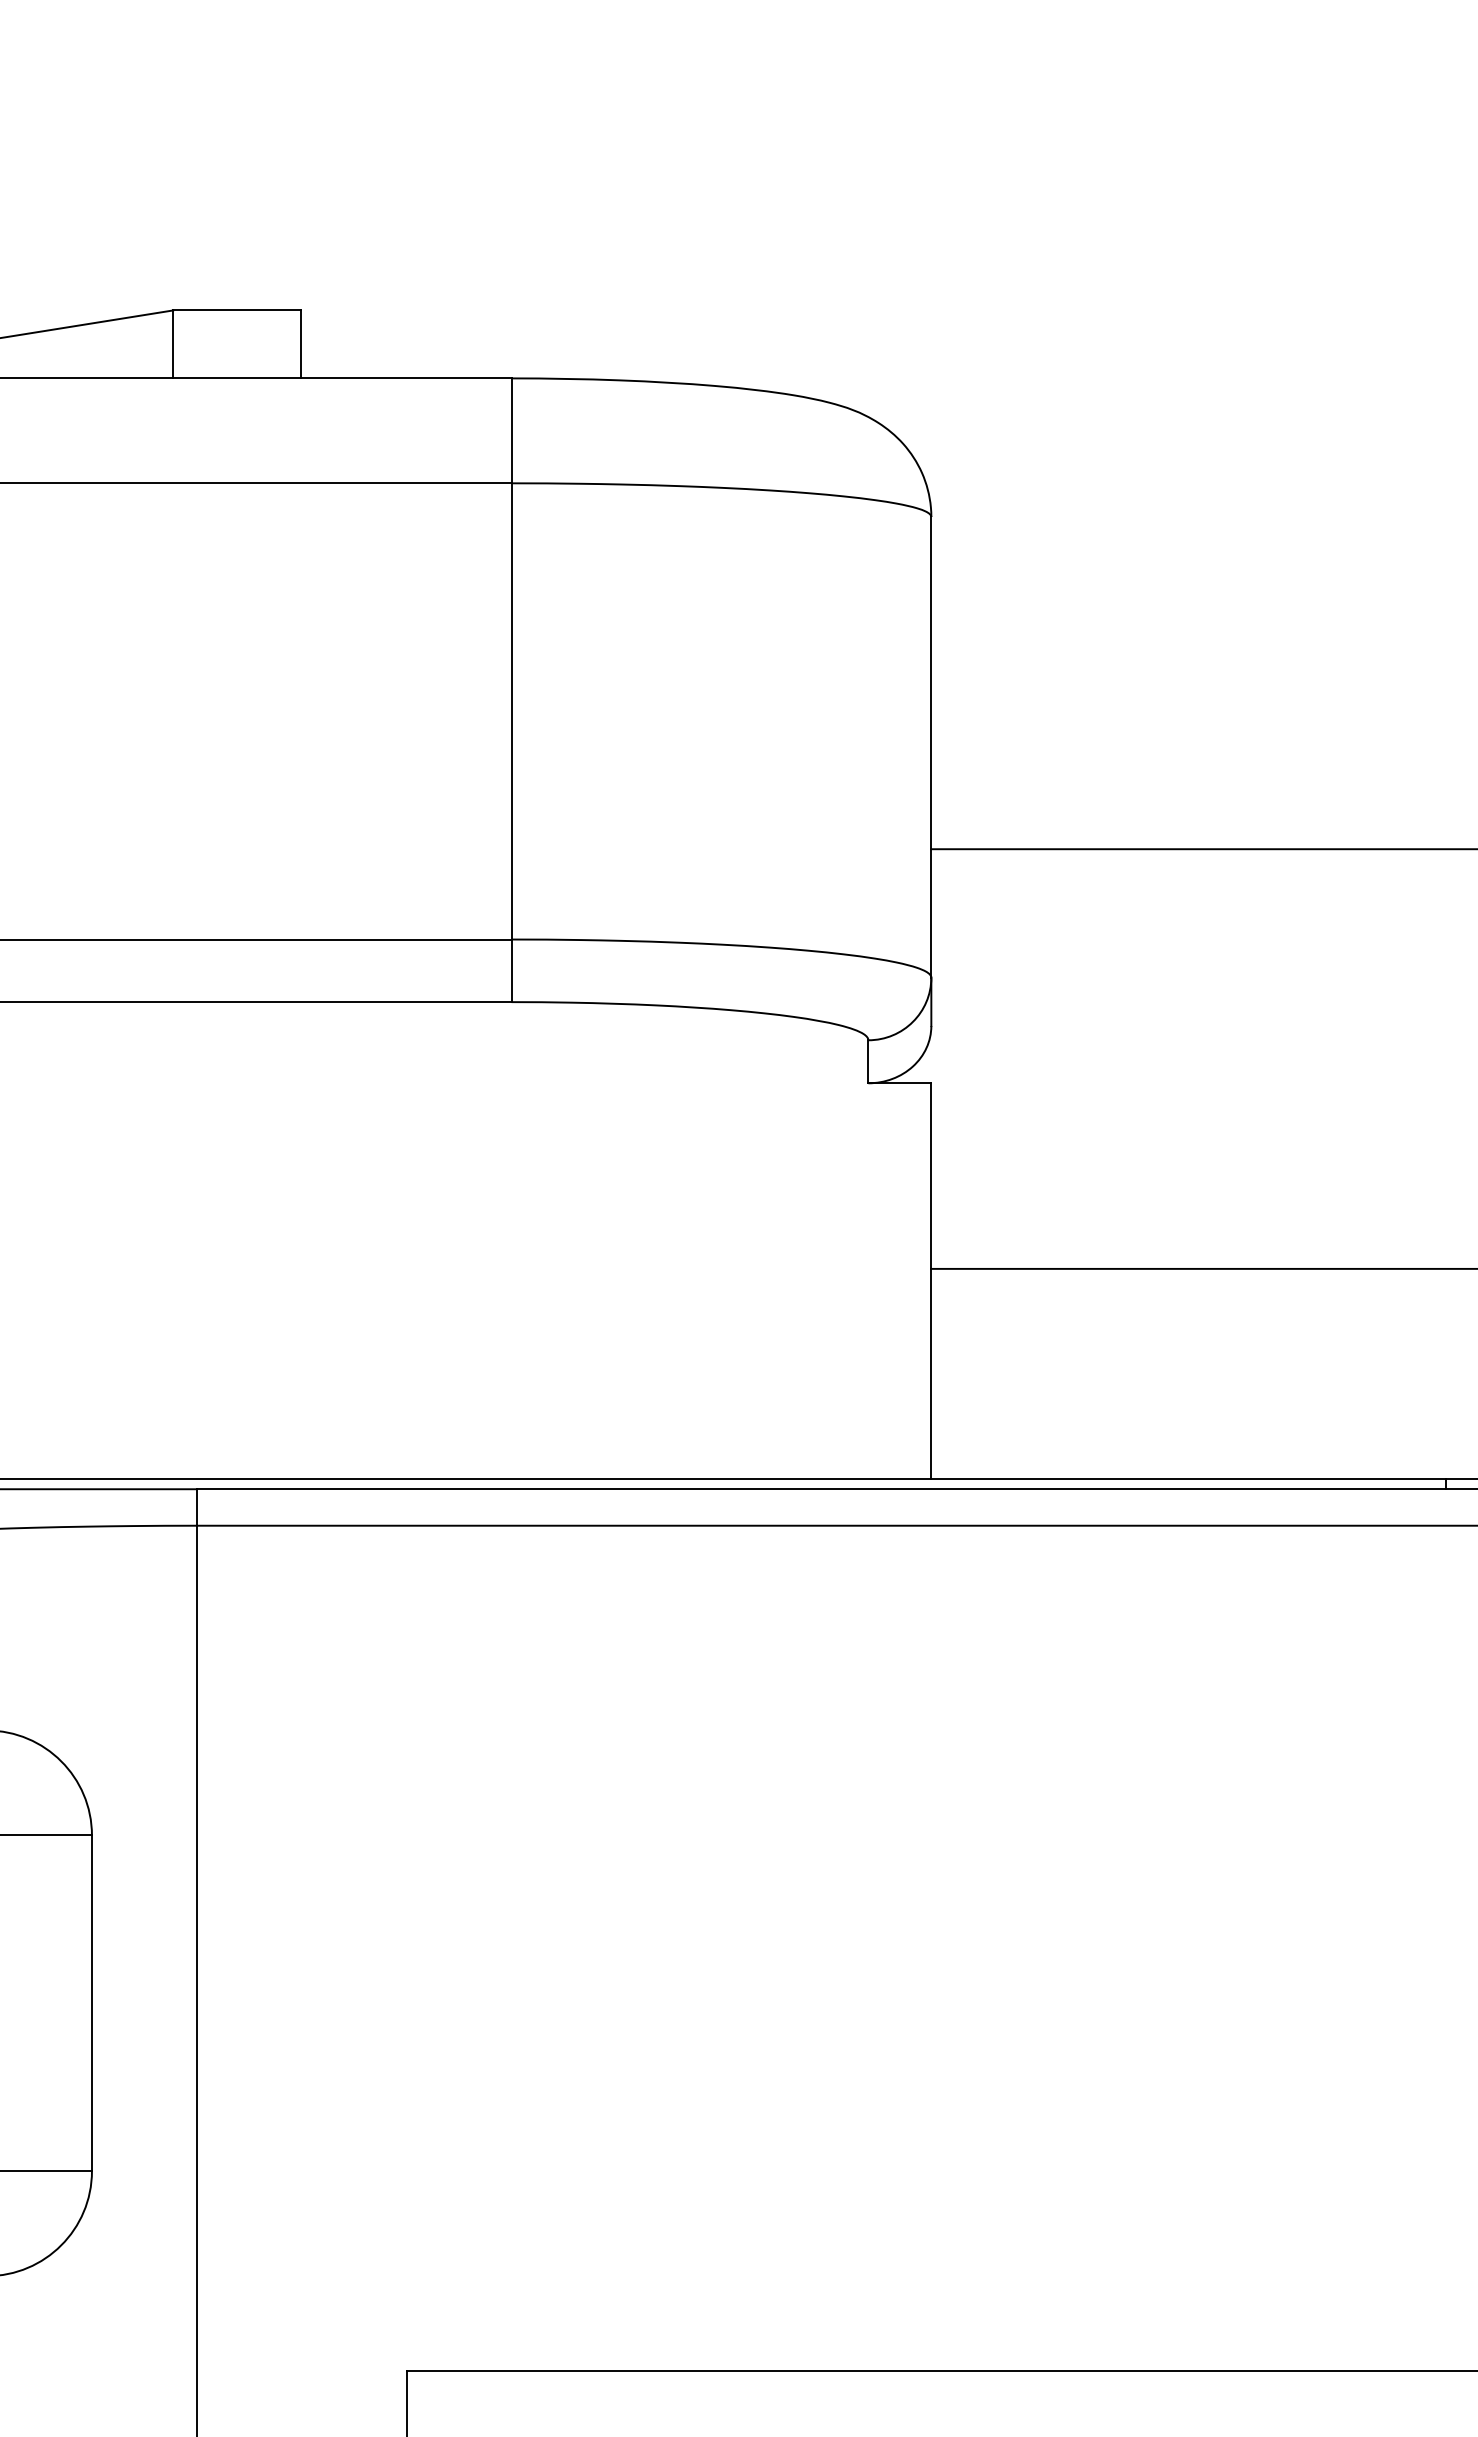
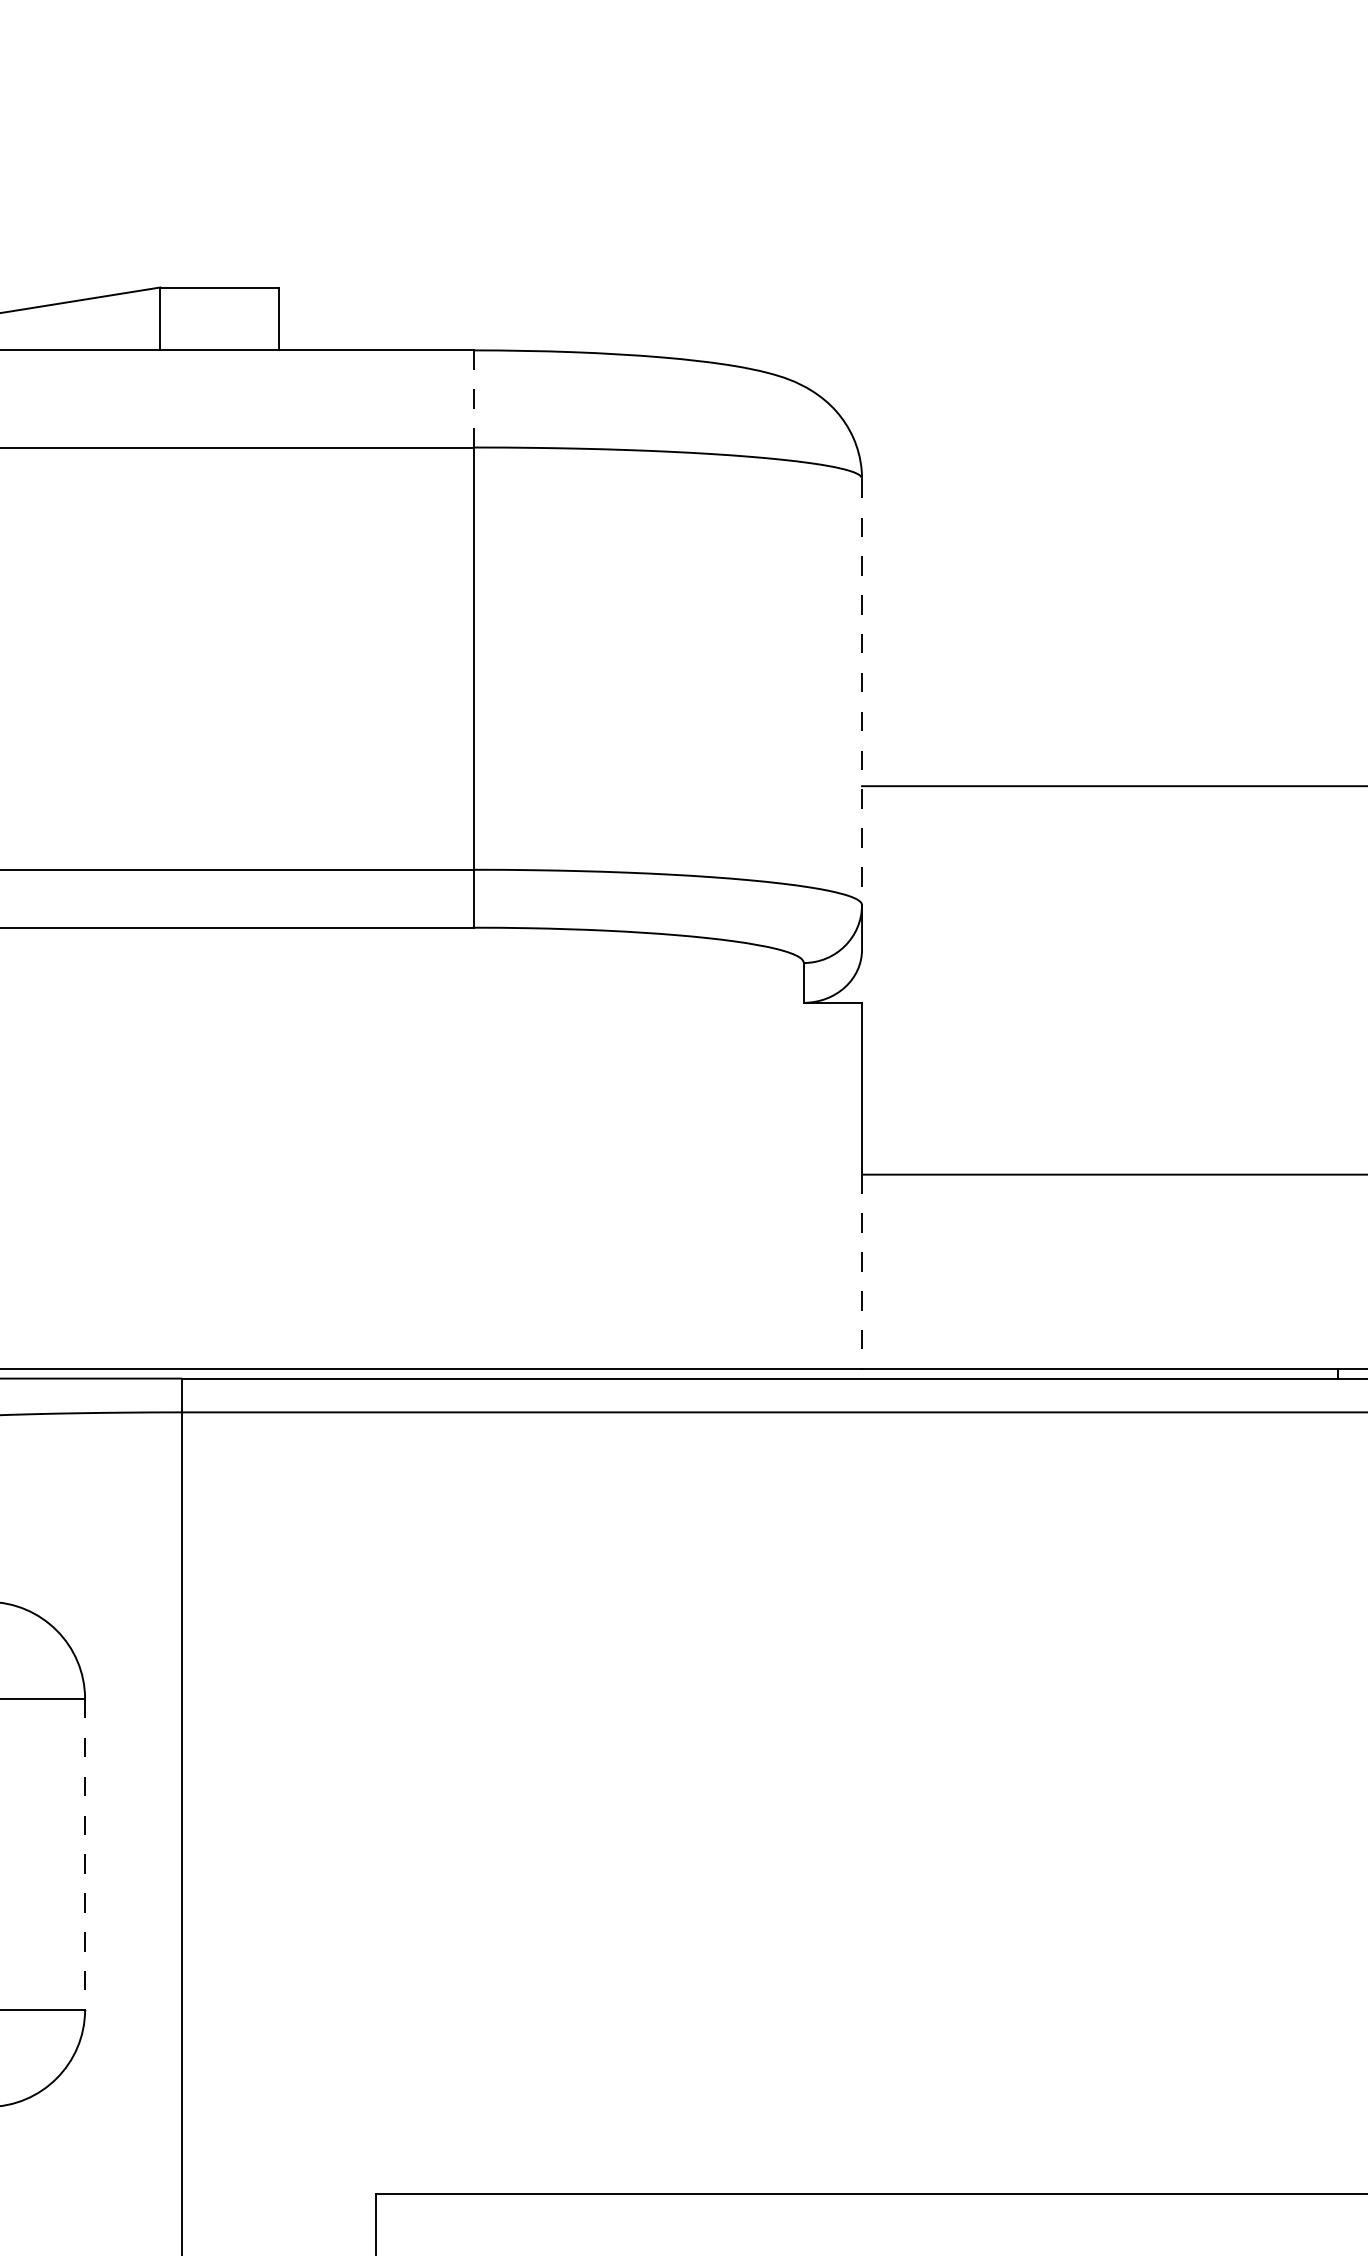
line: (511, 431) -> (473, 399), solid -> dashed
line: (931, 747) -> (862, 692), solid -> dashed
line: (931, 1373) -> (862, 1271), solid -> dashed
line: (91, 2003) -> (84, 1854), solid -> dashed

